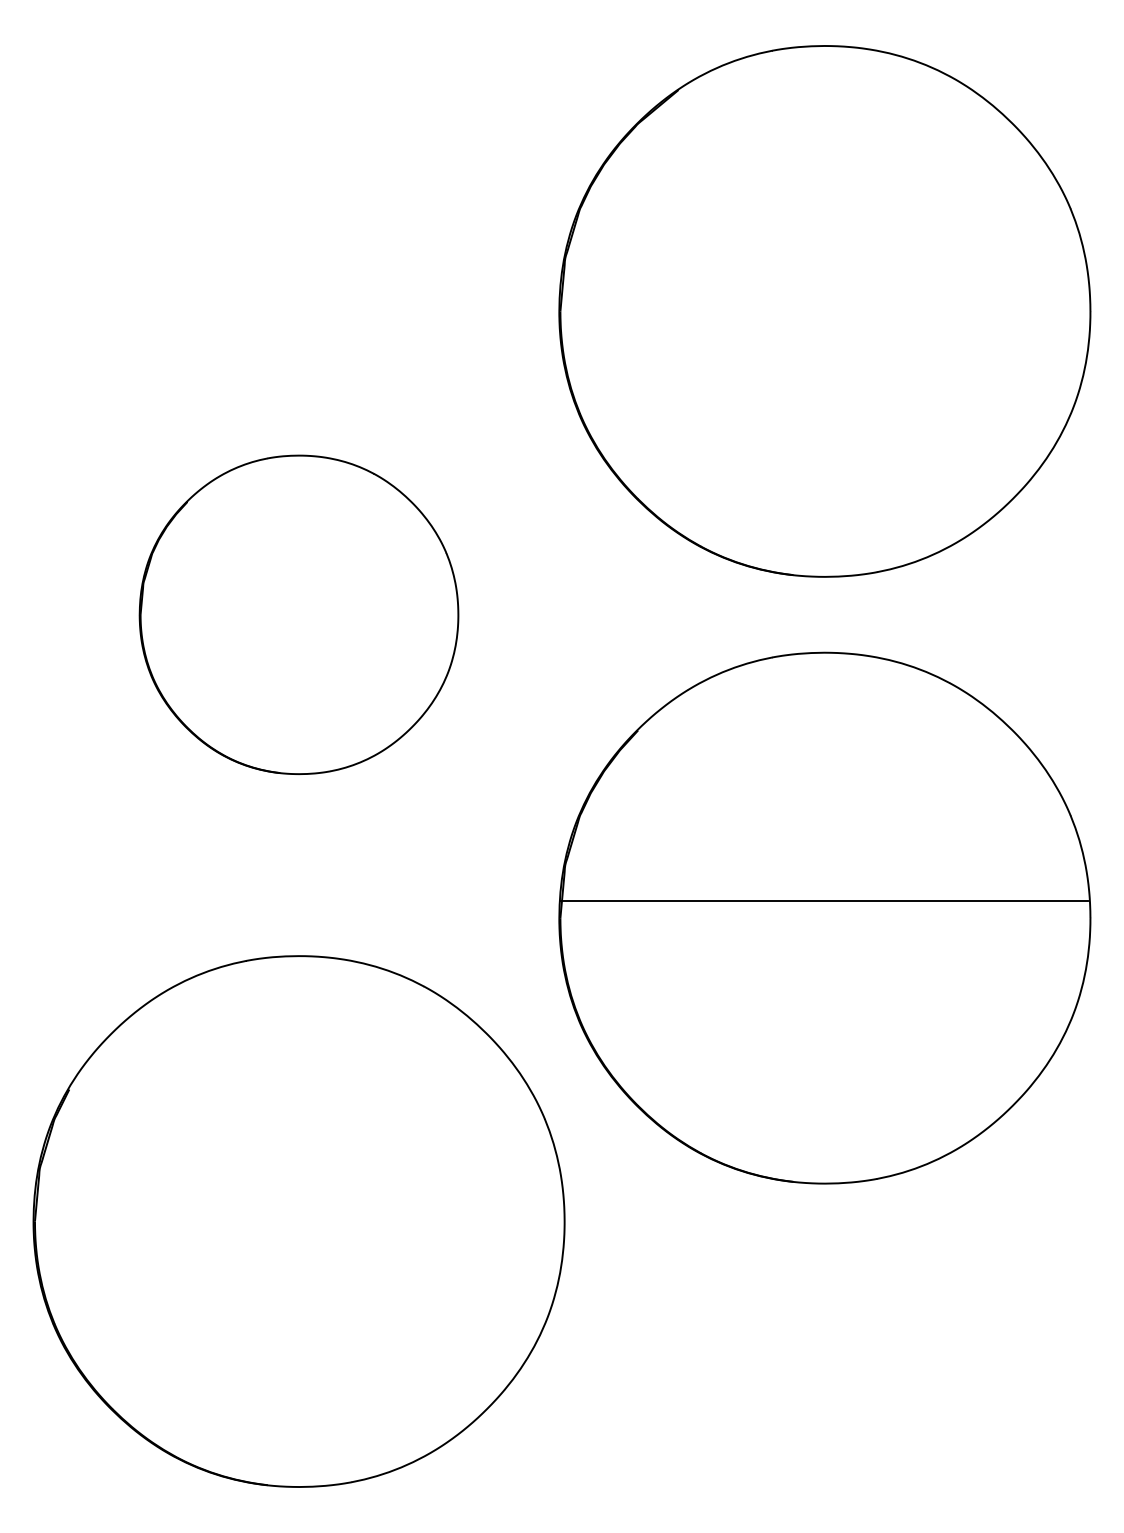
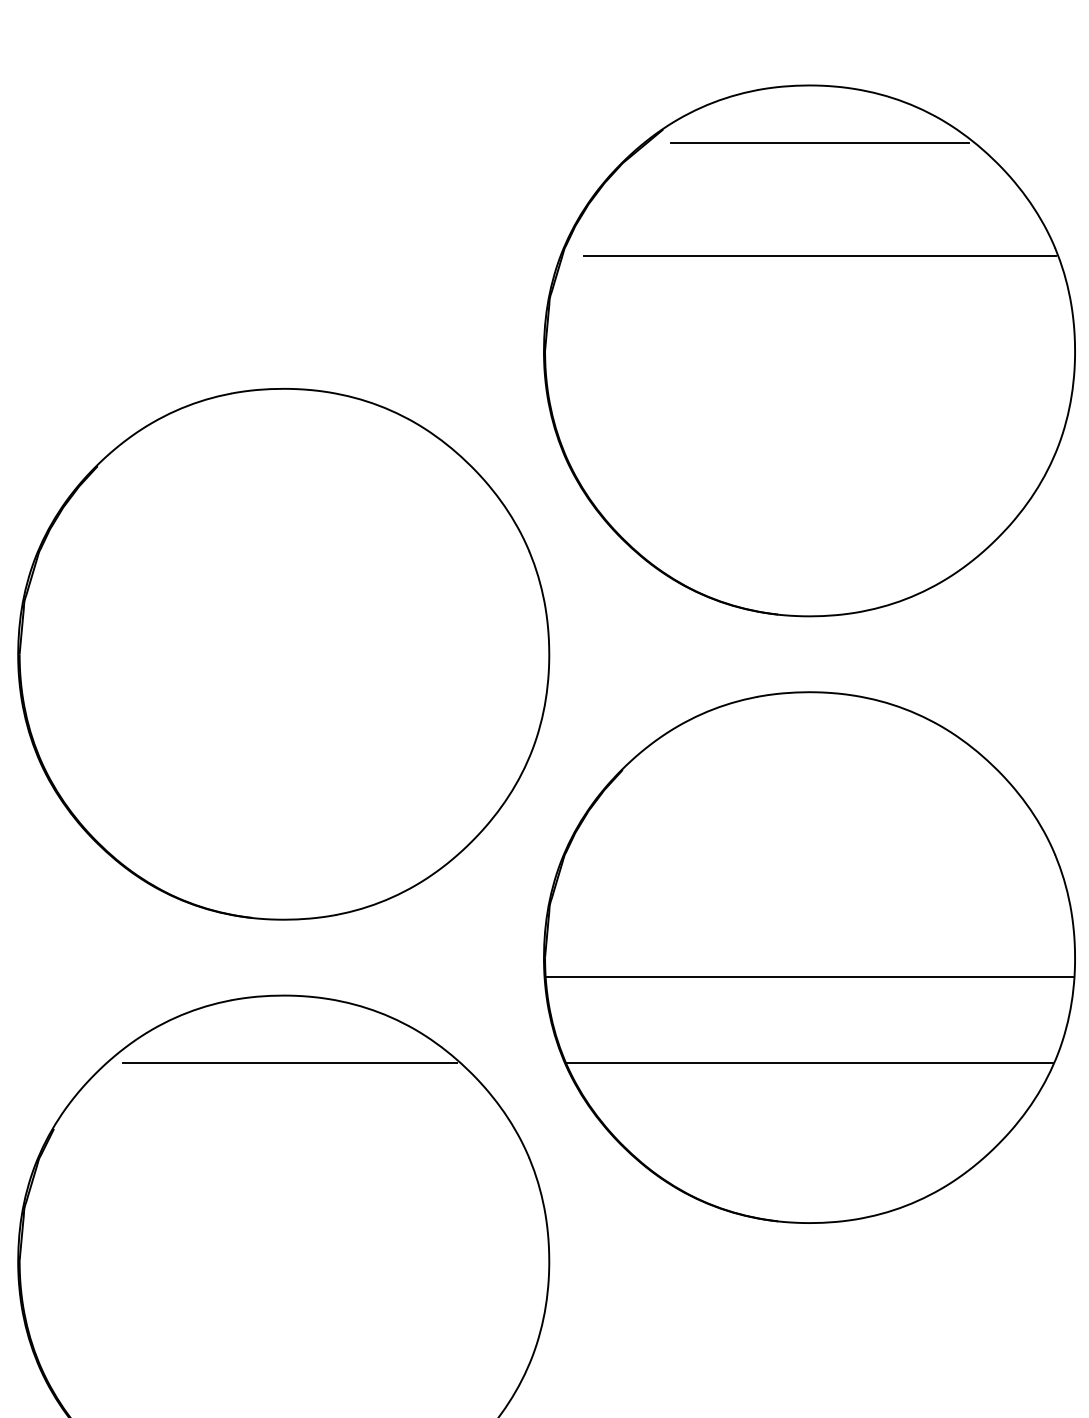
line: (835, 103) -> (820, 142), added
line: (834, 217) -> (819, 256), added
part: (298, 614) -> (283, 653), size x1.67
line: (824, 901) -> (809, 976), moved
line: (304, 1023) -> (289, 1062), added
line: (824, 1023) -> (809, 1062), added

